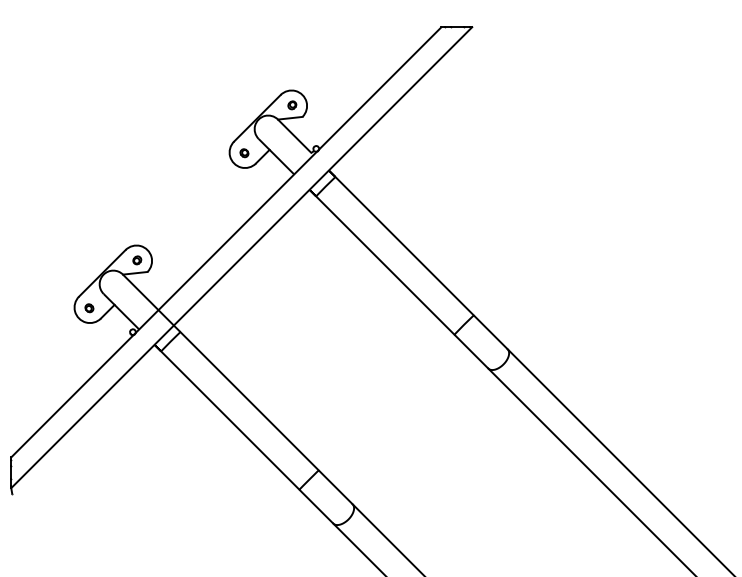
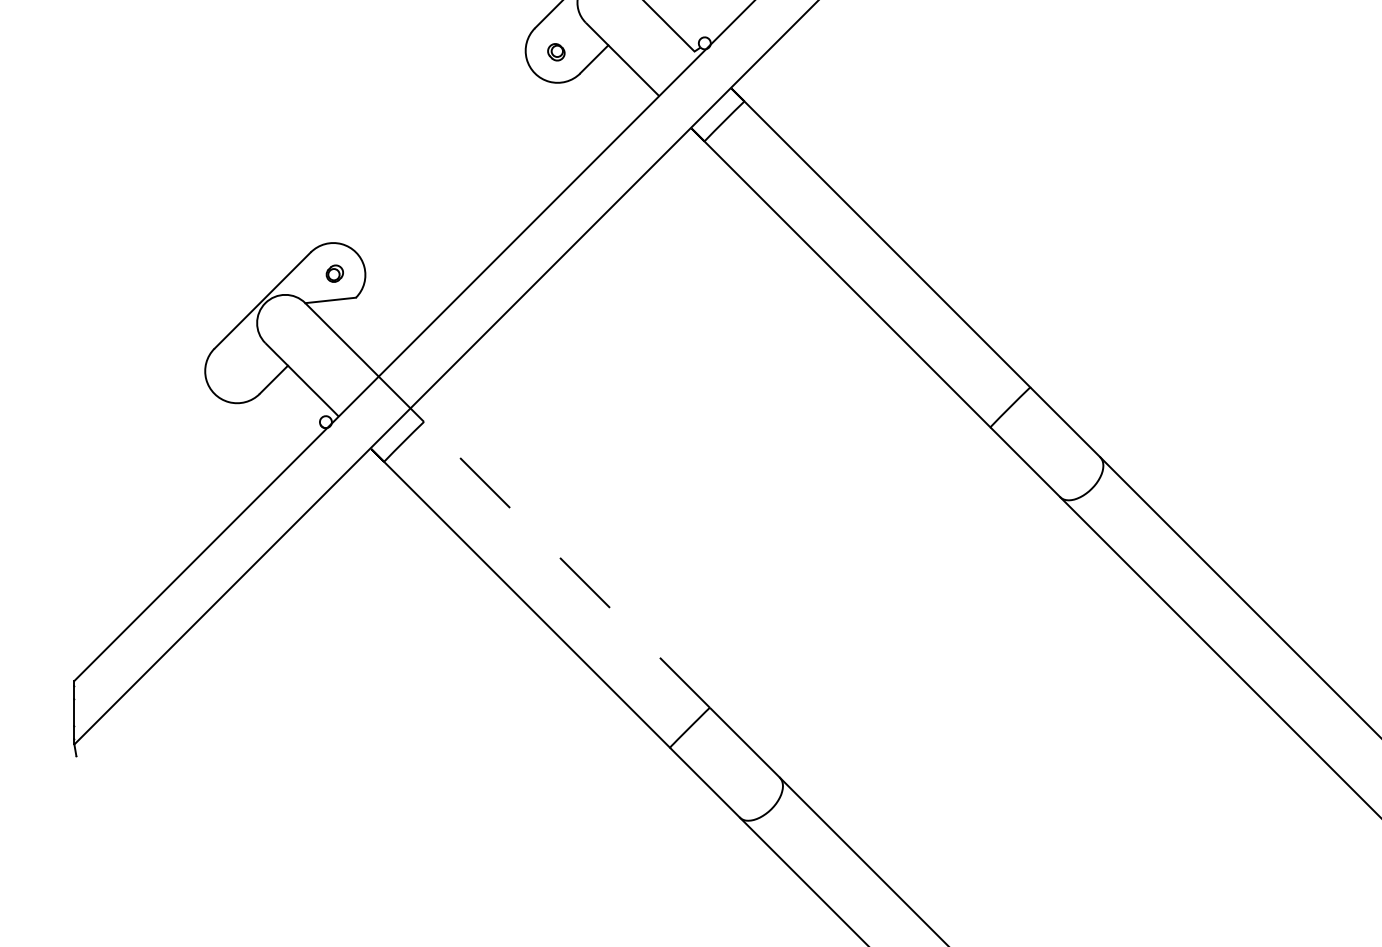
part: (89, 308) -> (236, 373), removed
line: (249, 401) -> (566, 565), solid -> dashed

